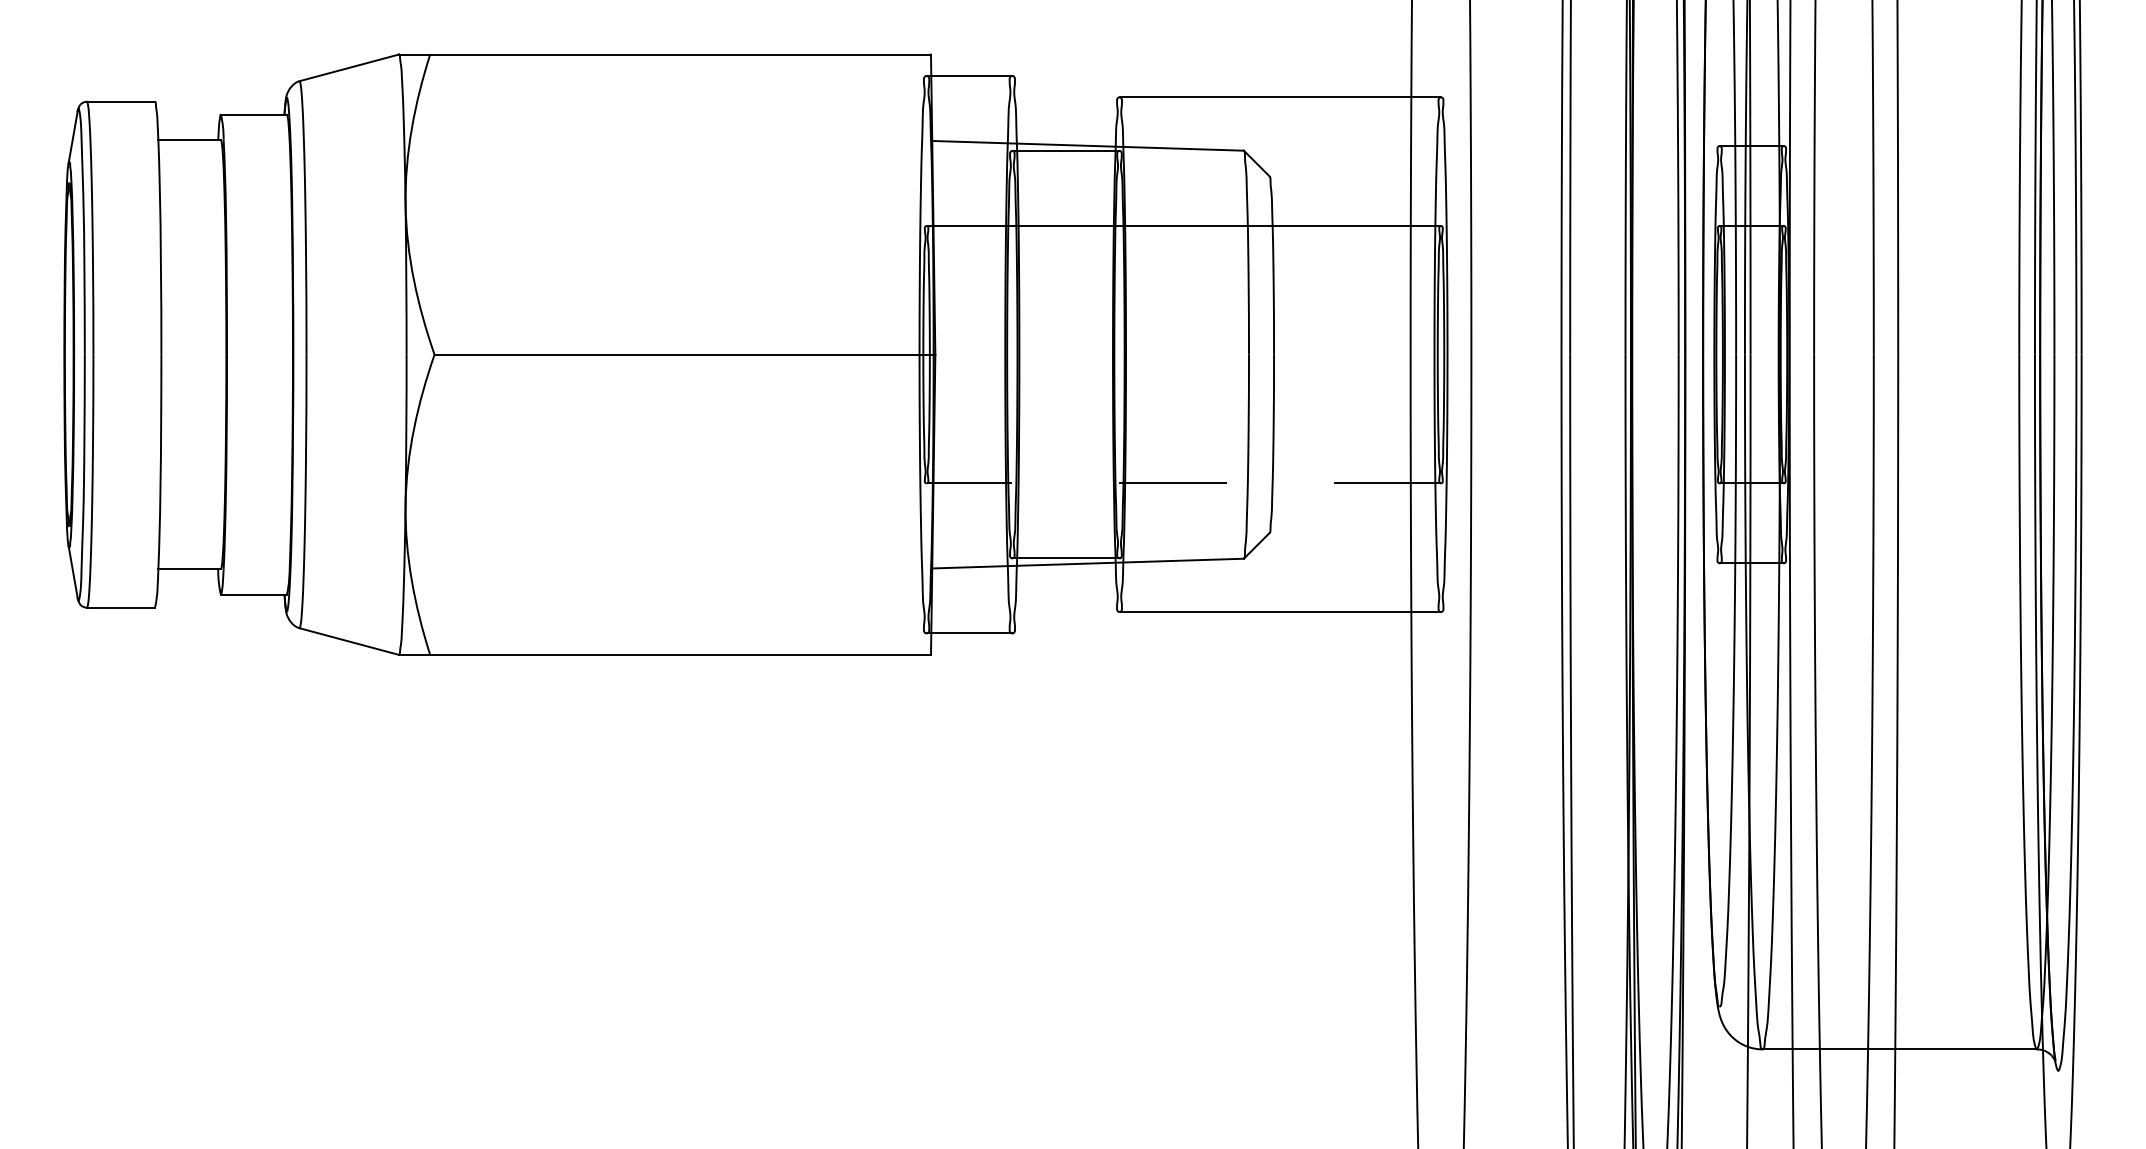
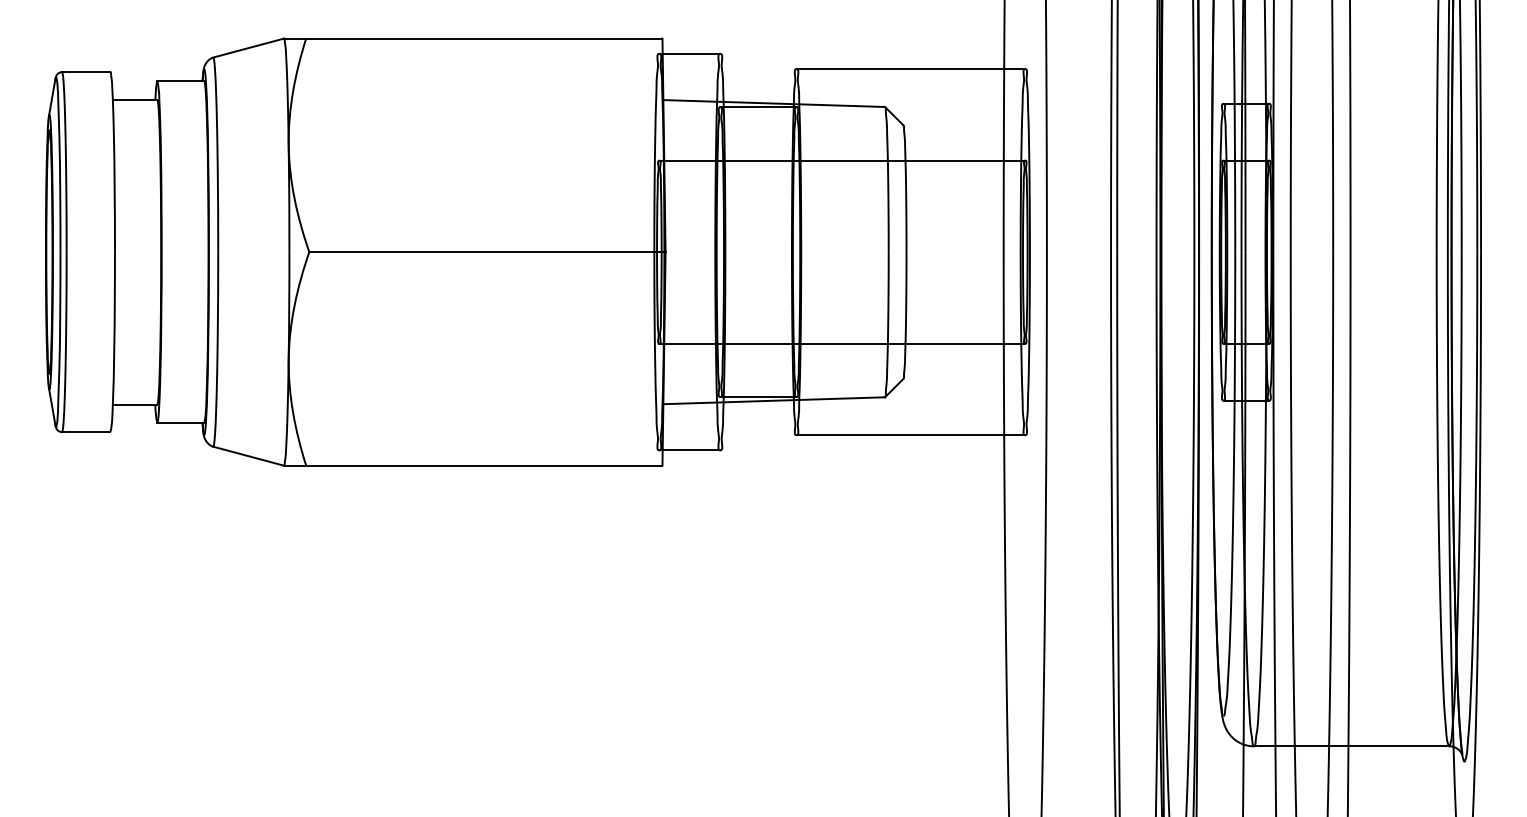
line: (1183, 483) -> (842, 343), dashed -> solid

